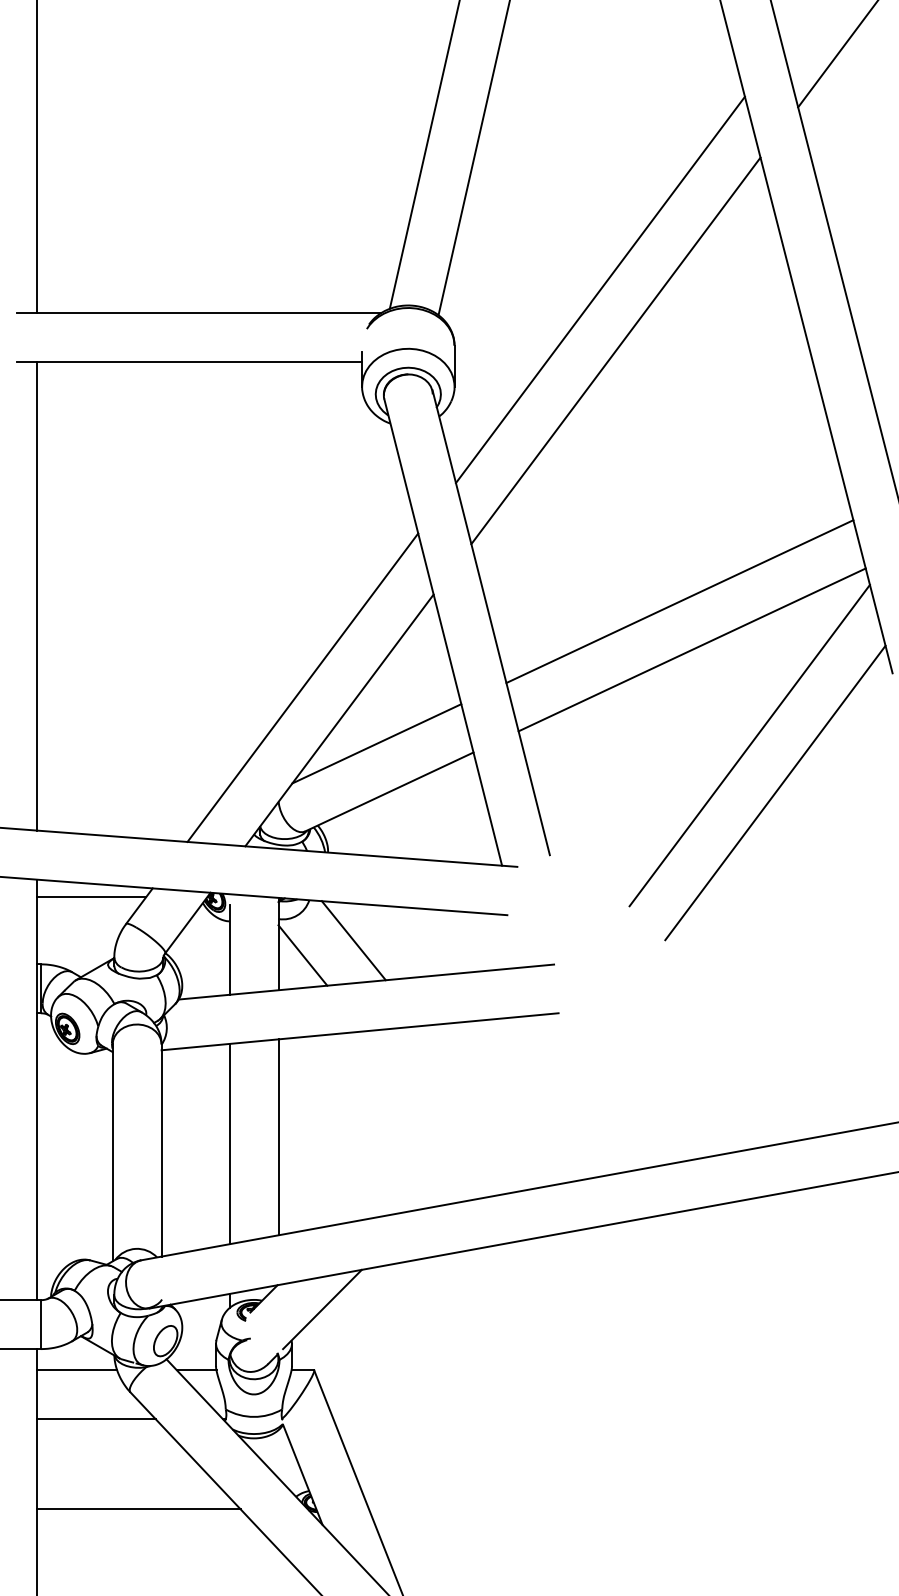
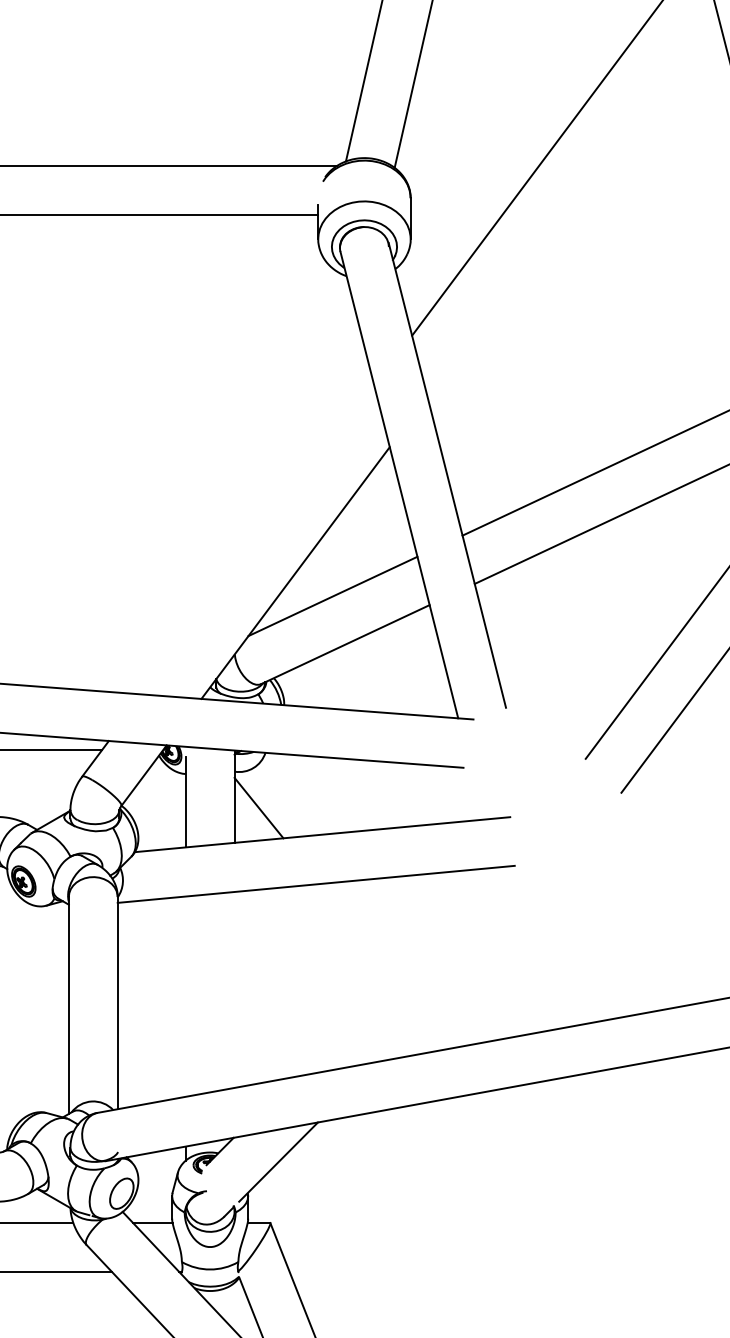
line: (615, 350) -> (571, 203), removed
line: (302, 687) -> (258, 540), removed
line: (353, 940) -> (309, 793), removed
line: (278, 1137) -> (234, 990), removed
line: (229, 1143) -> (185, 996), removed

